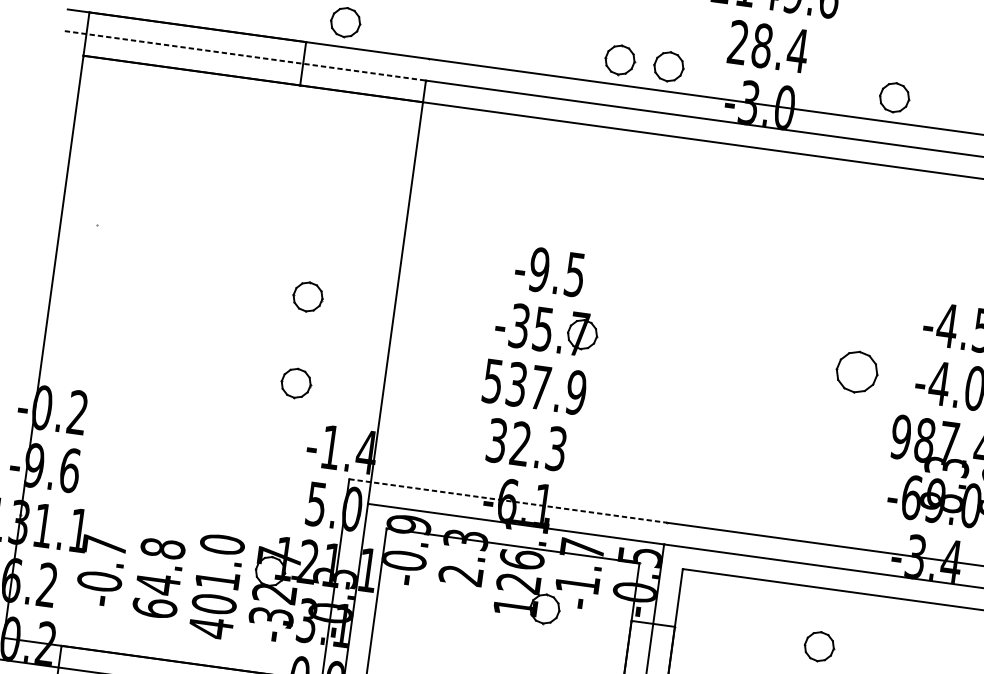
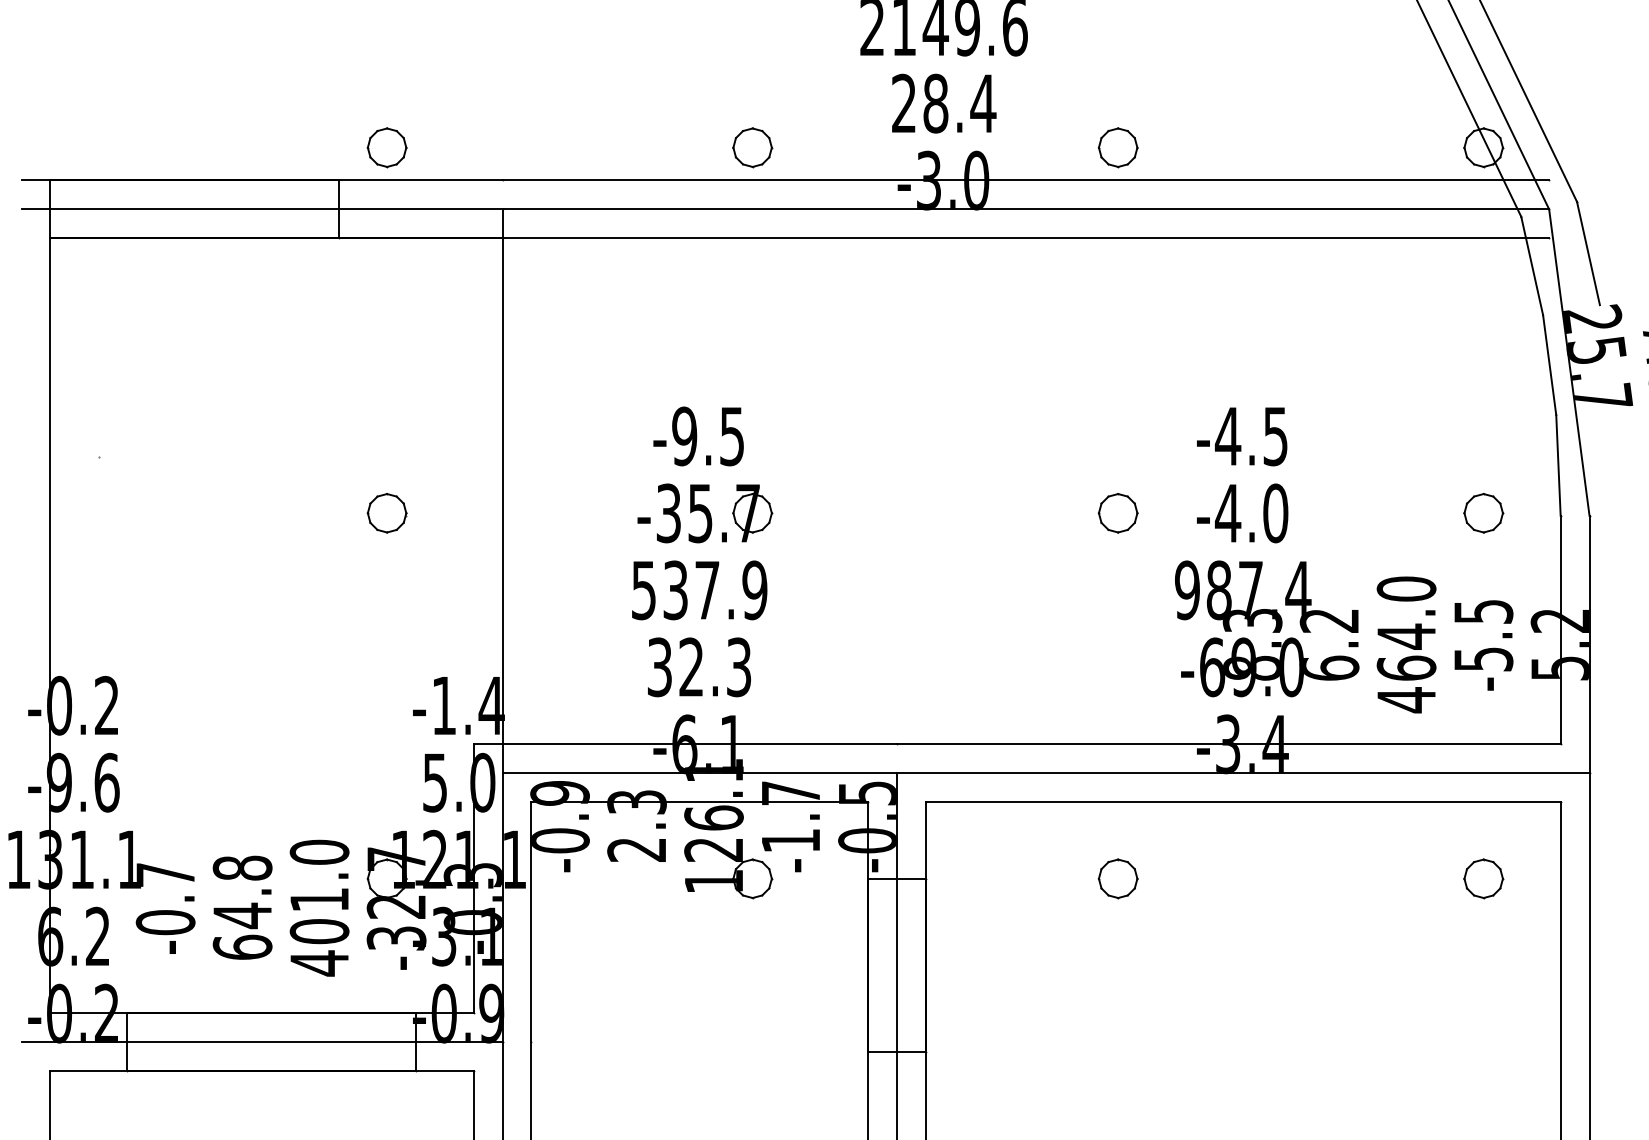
line: (245, 56) -> (262, 209), dashed -> solid
part: (668, 66) -> (817, 147), removed
part: (856, 372) -> (1117, 513), size x0.71
part: (295, 383) -> (386, 628), removed
line: (508, 501) -> (685, 744), dashed -> solid

